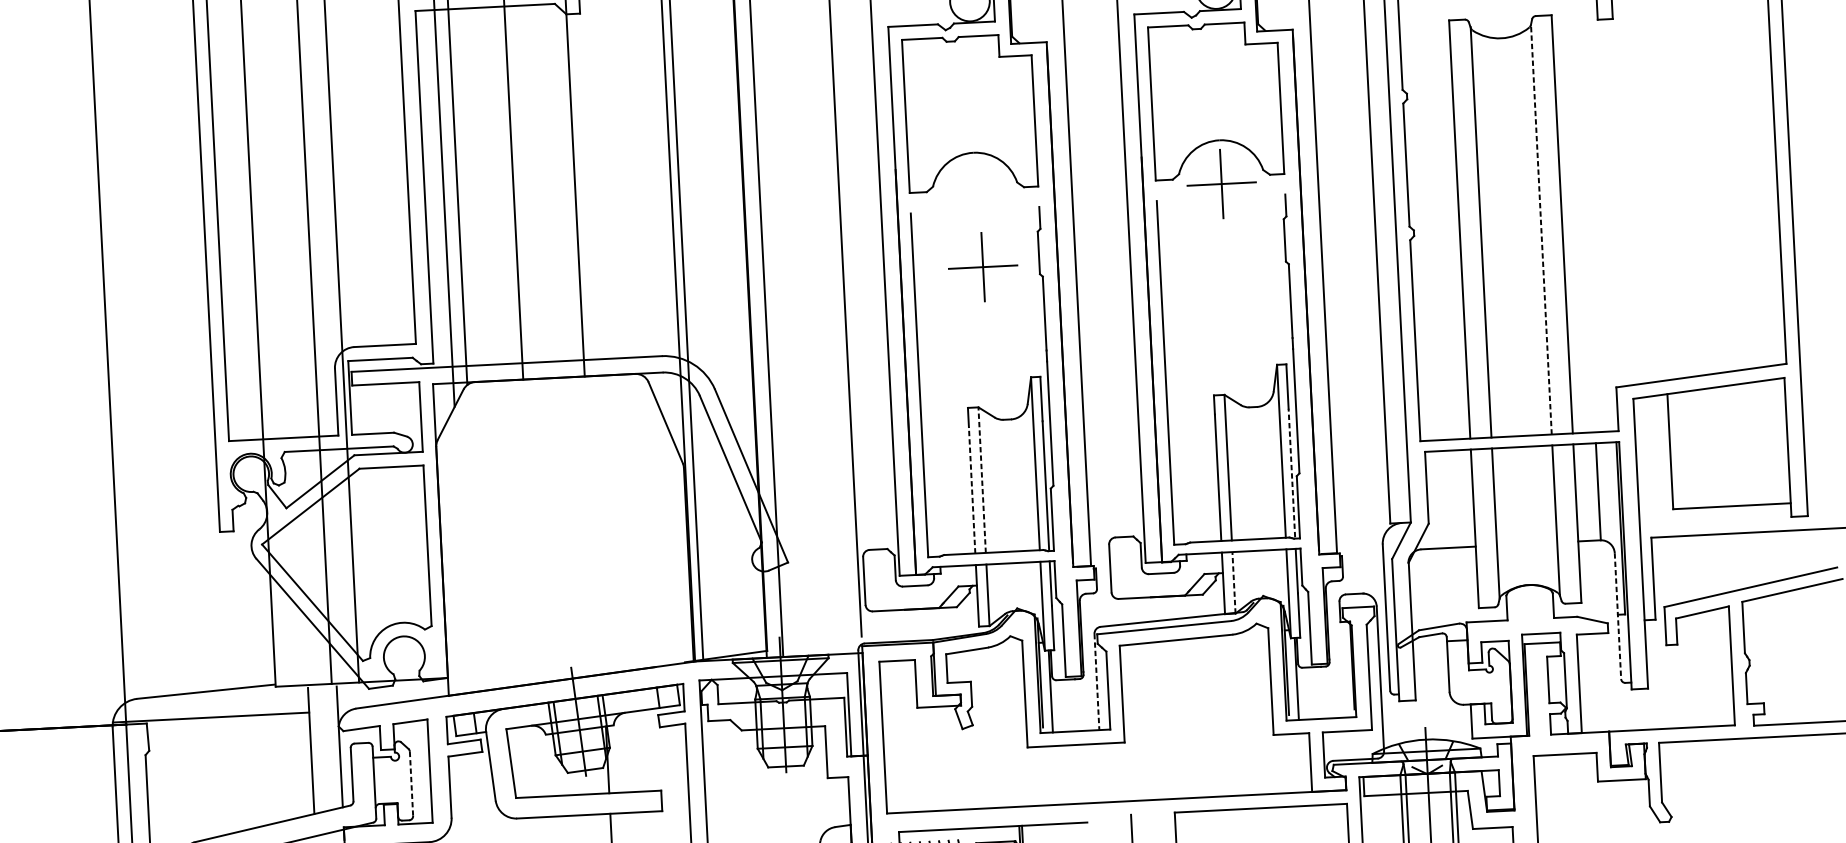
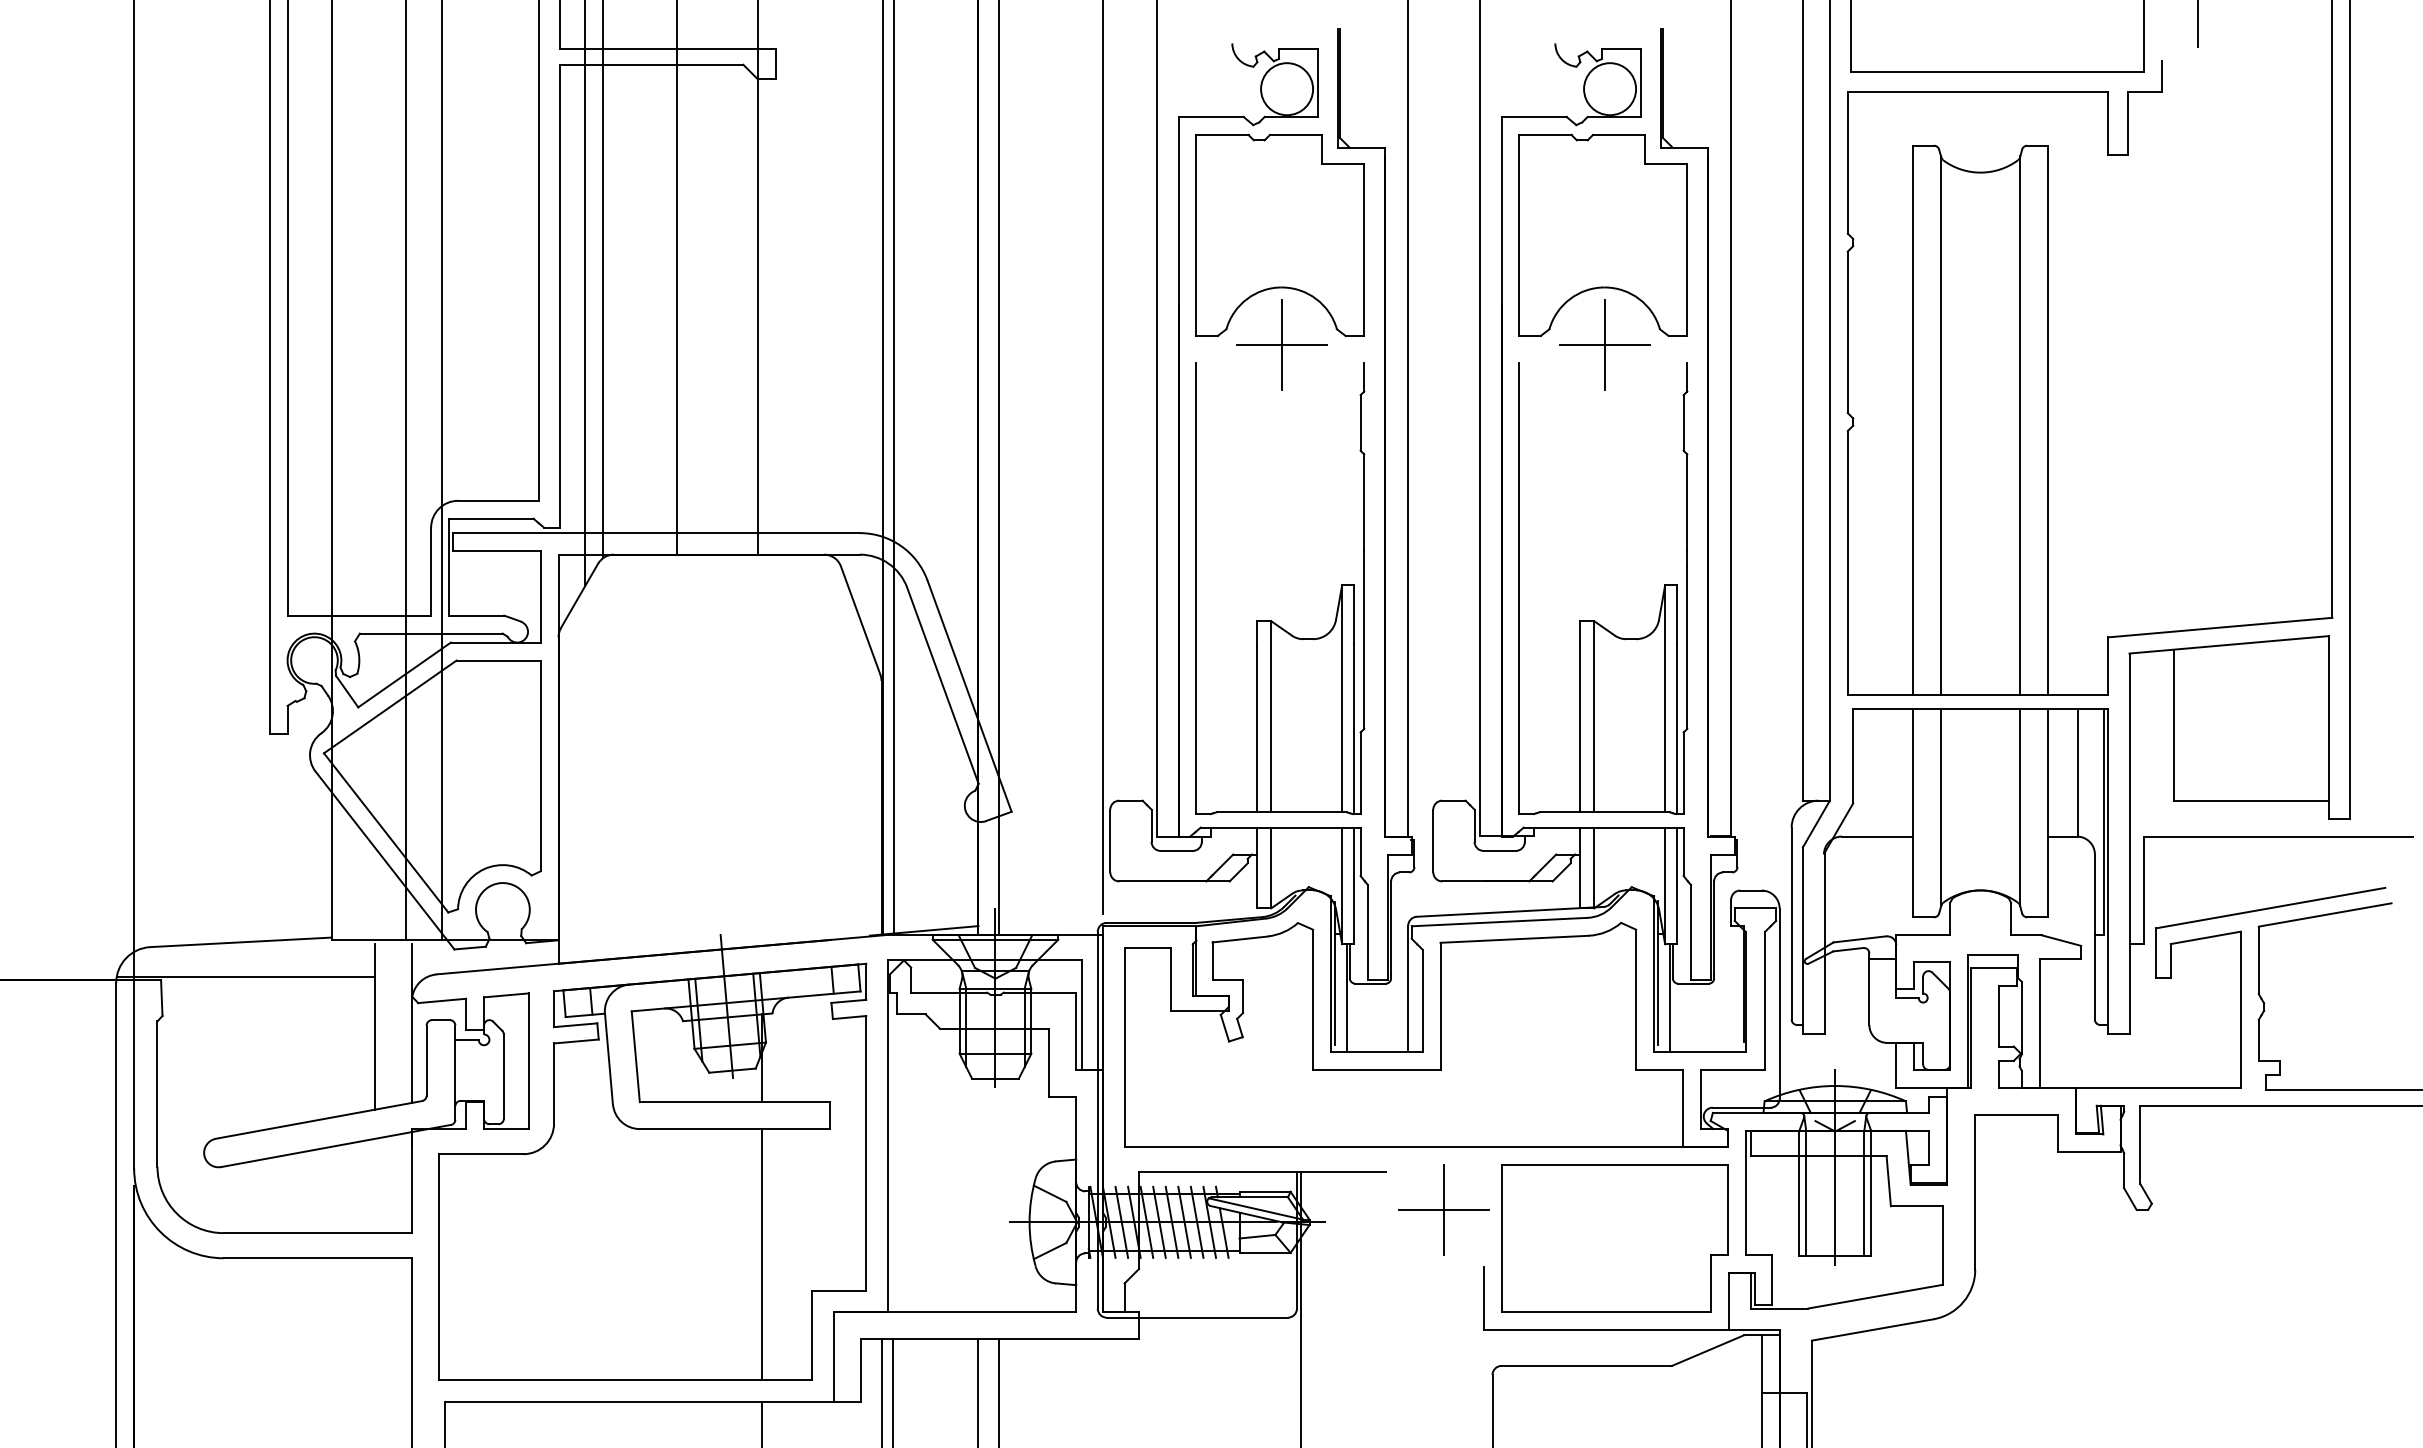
line: (1541, 228) -> (2020, 424), dashed -> solid
part: (982, 266) -> (1281, 344), moved
line: (1291, 472) -> (1677, 727), dashed -> solid
line: (982, 479) -> (1271, 716), dashed -> solid
line: (972, 490) -> (1257, 729), dashed -> solid
line: (1234, 582) -> (1594, 867), dashed -> solid
line: (1617, 616) -> (2094, 937), dashed -> solid
line: (1097, 681) -> (1408, 988), dashed -> solid
line: (411, 784) -> (503, 1077), dashed -> solid

